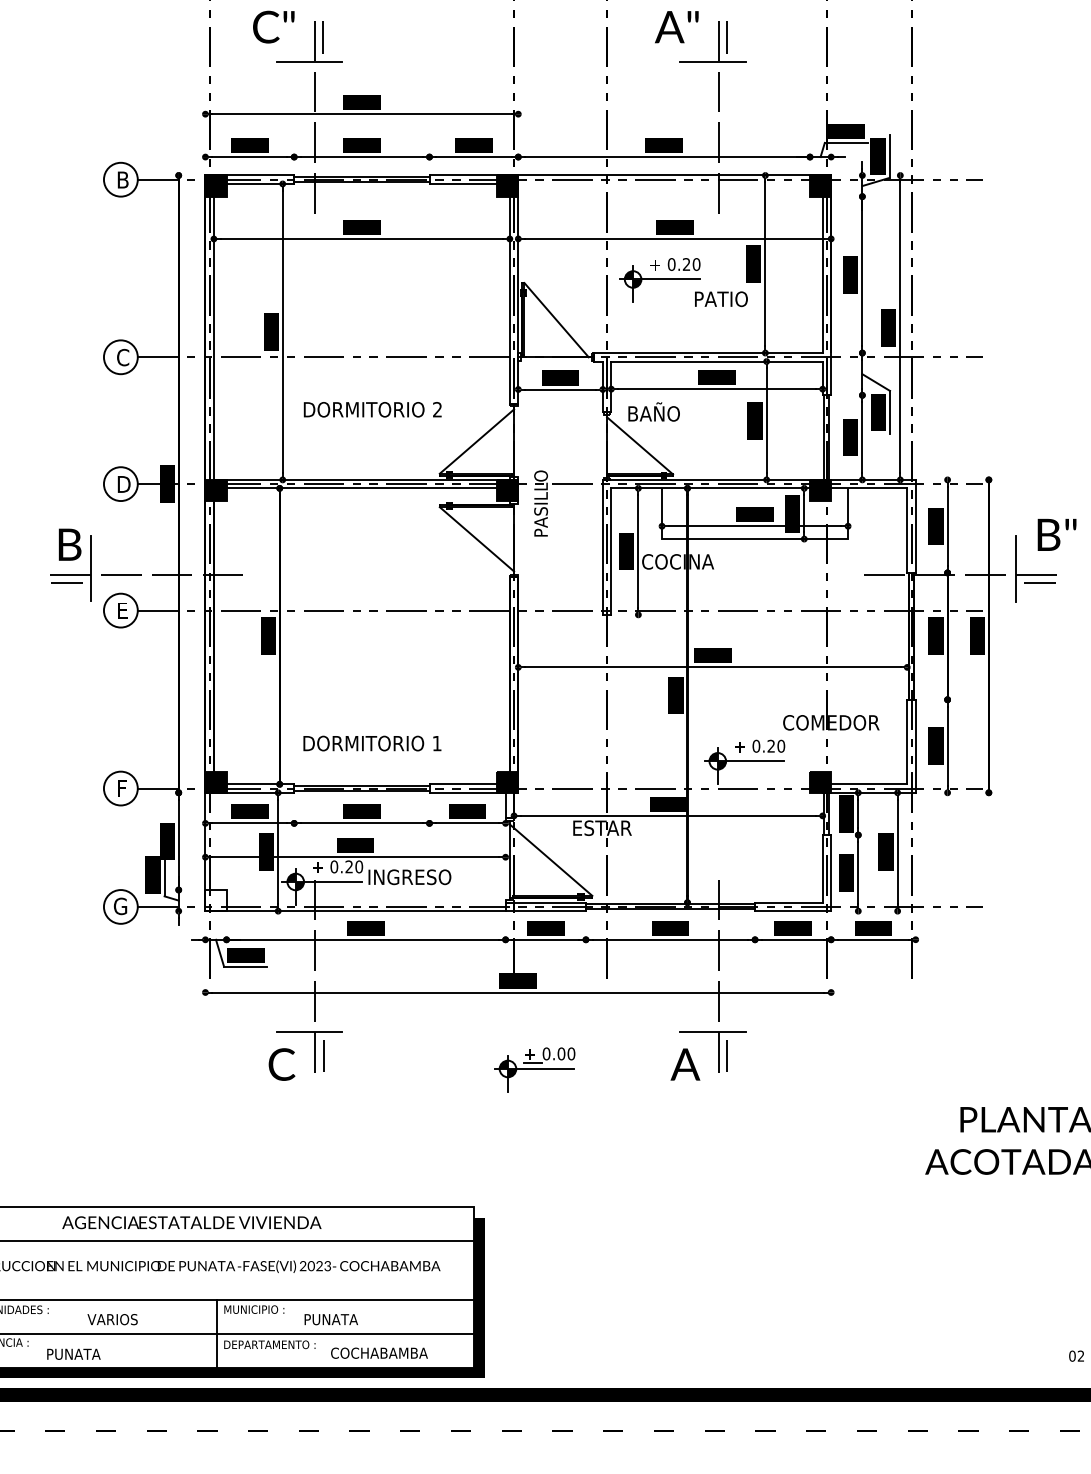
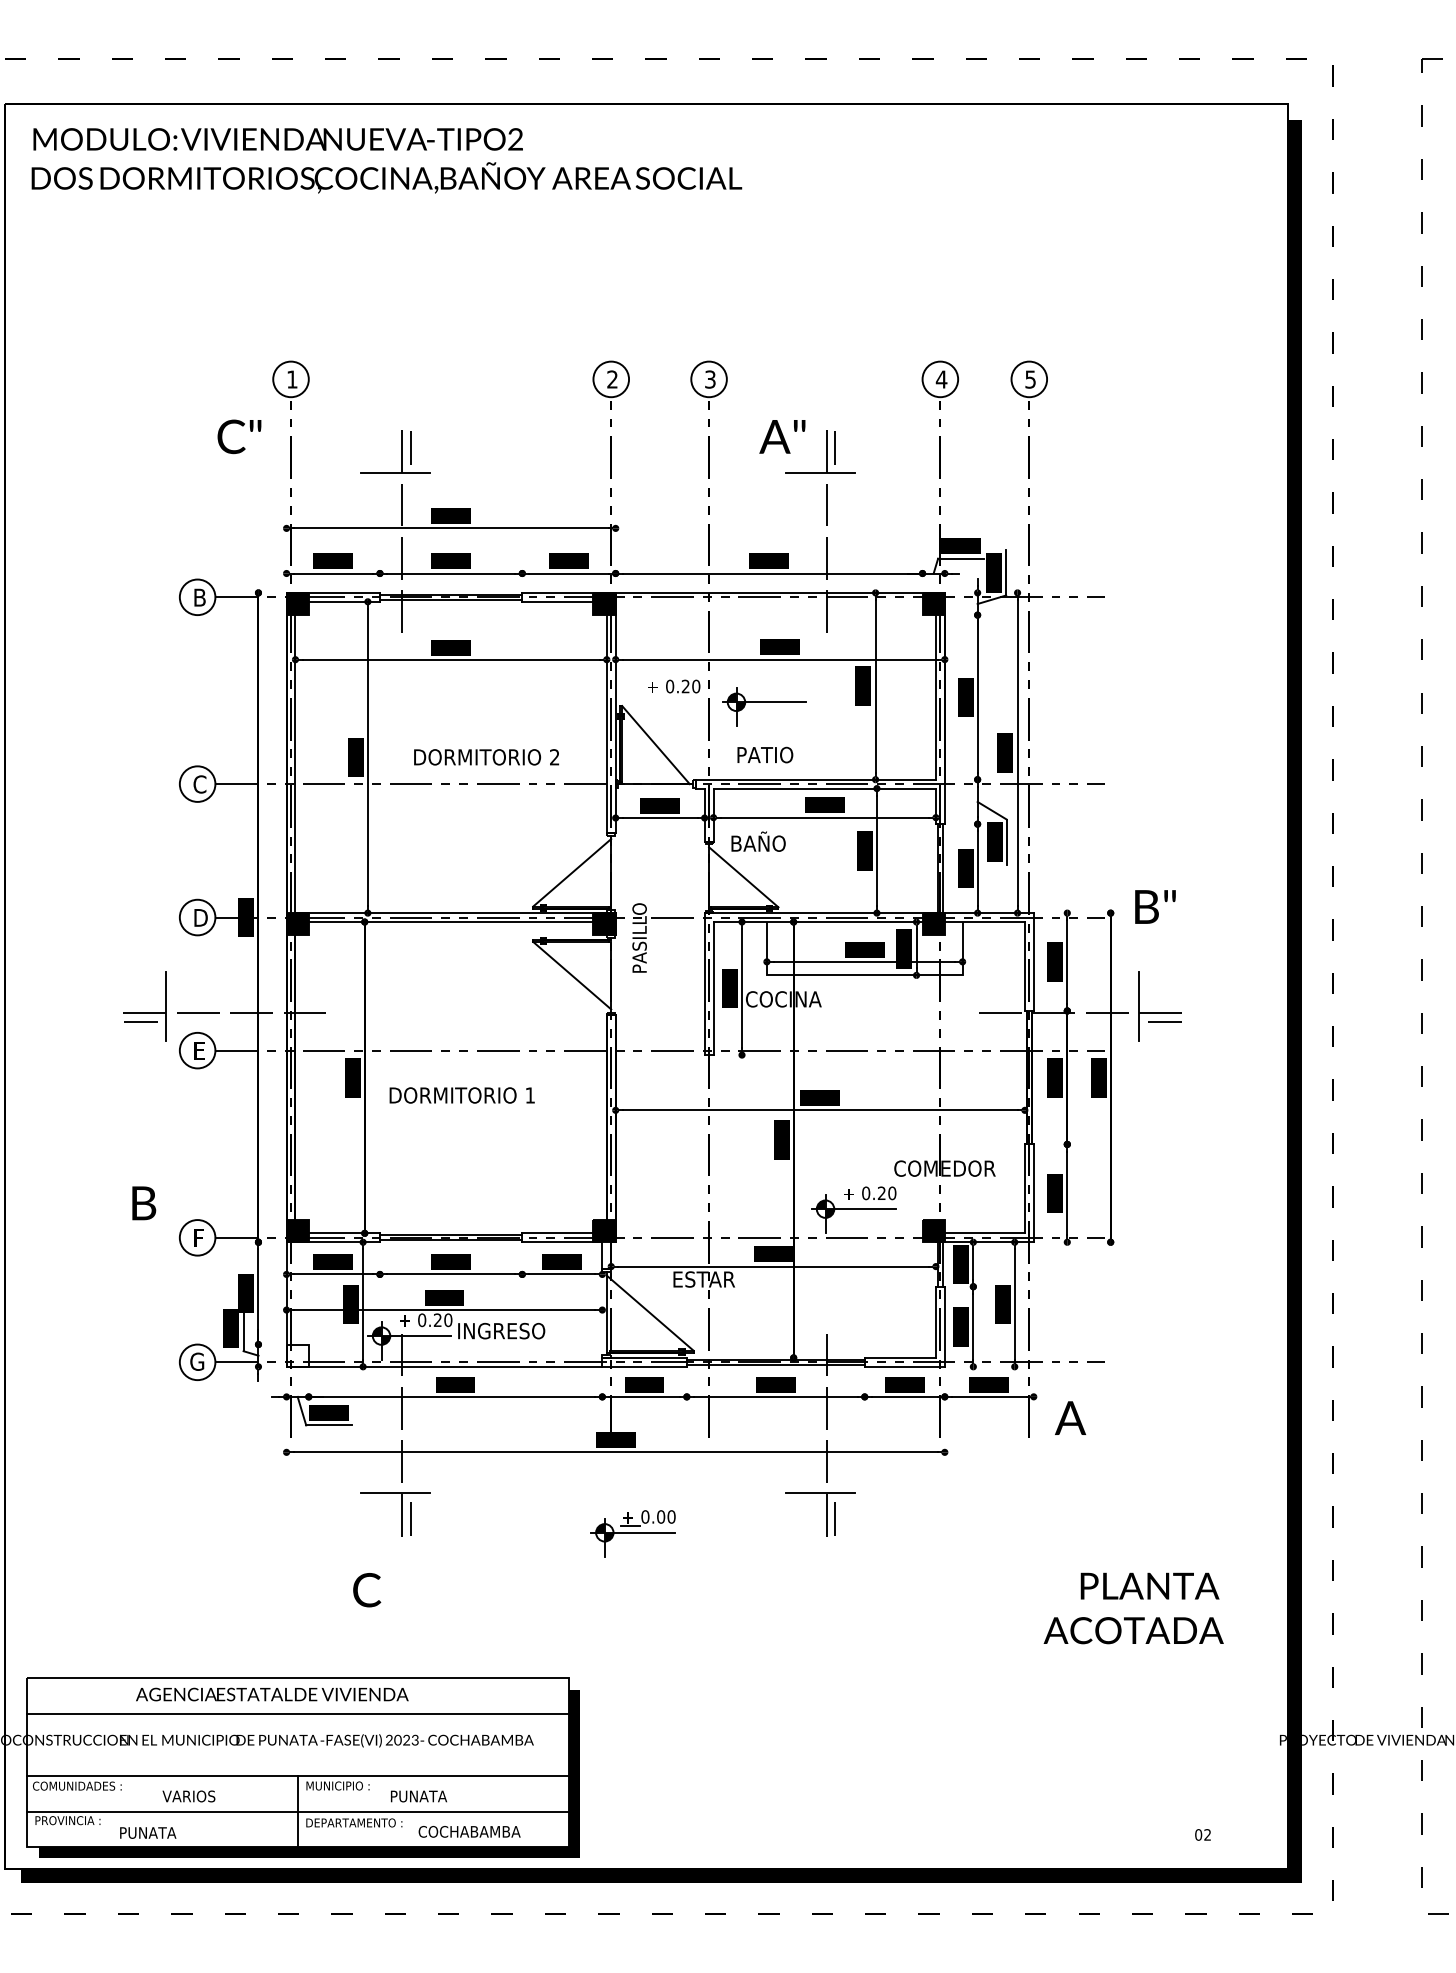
text: (273, 26) -> (239, 436), moved
text: (675, 264) -> (674, 686), moved
text: (721, 298) -> (765, 754), moved
text: (372, 409) -> (486, 757), moved
text: (1057, 534) -> (1155, 906), moved
text: (70, 544) -> (144, 1203), moved
text: (371, 743) -> (461, 1095), moved
text: (685, 1063) -> (1070, 1417), moved
text: (282, 1064) -> (367, 1590), moved

